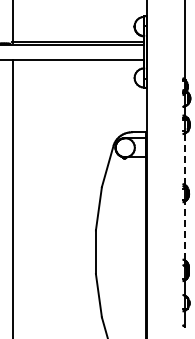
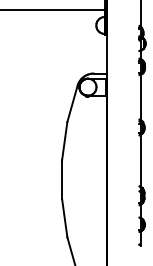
line: (184, 159) -> (140, 97), dashed -> solid
line: (184, 230) -> (140, 160), dashed -> solid

